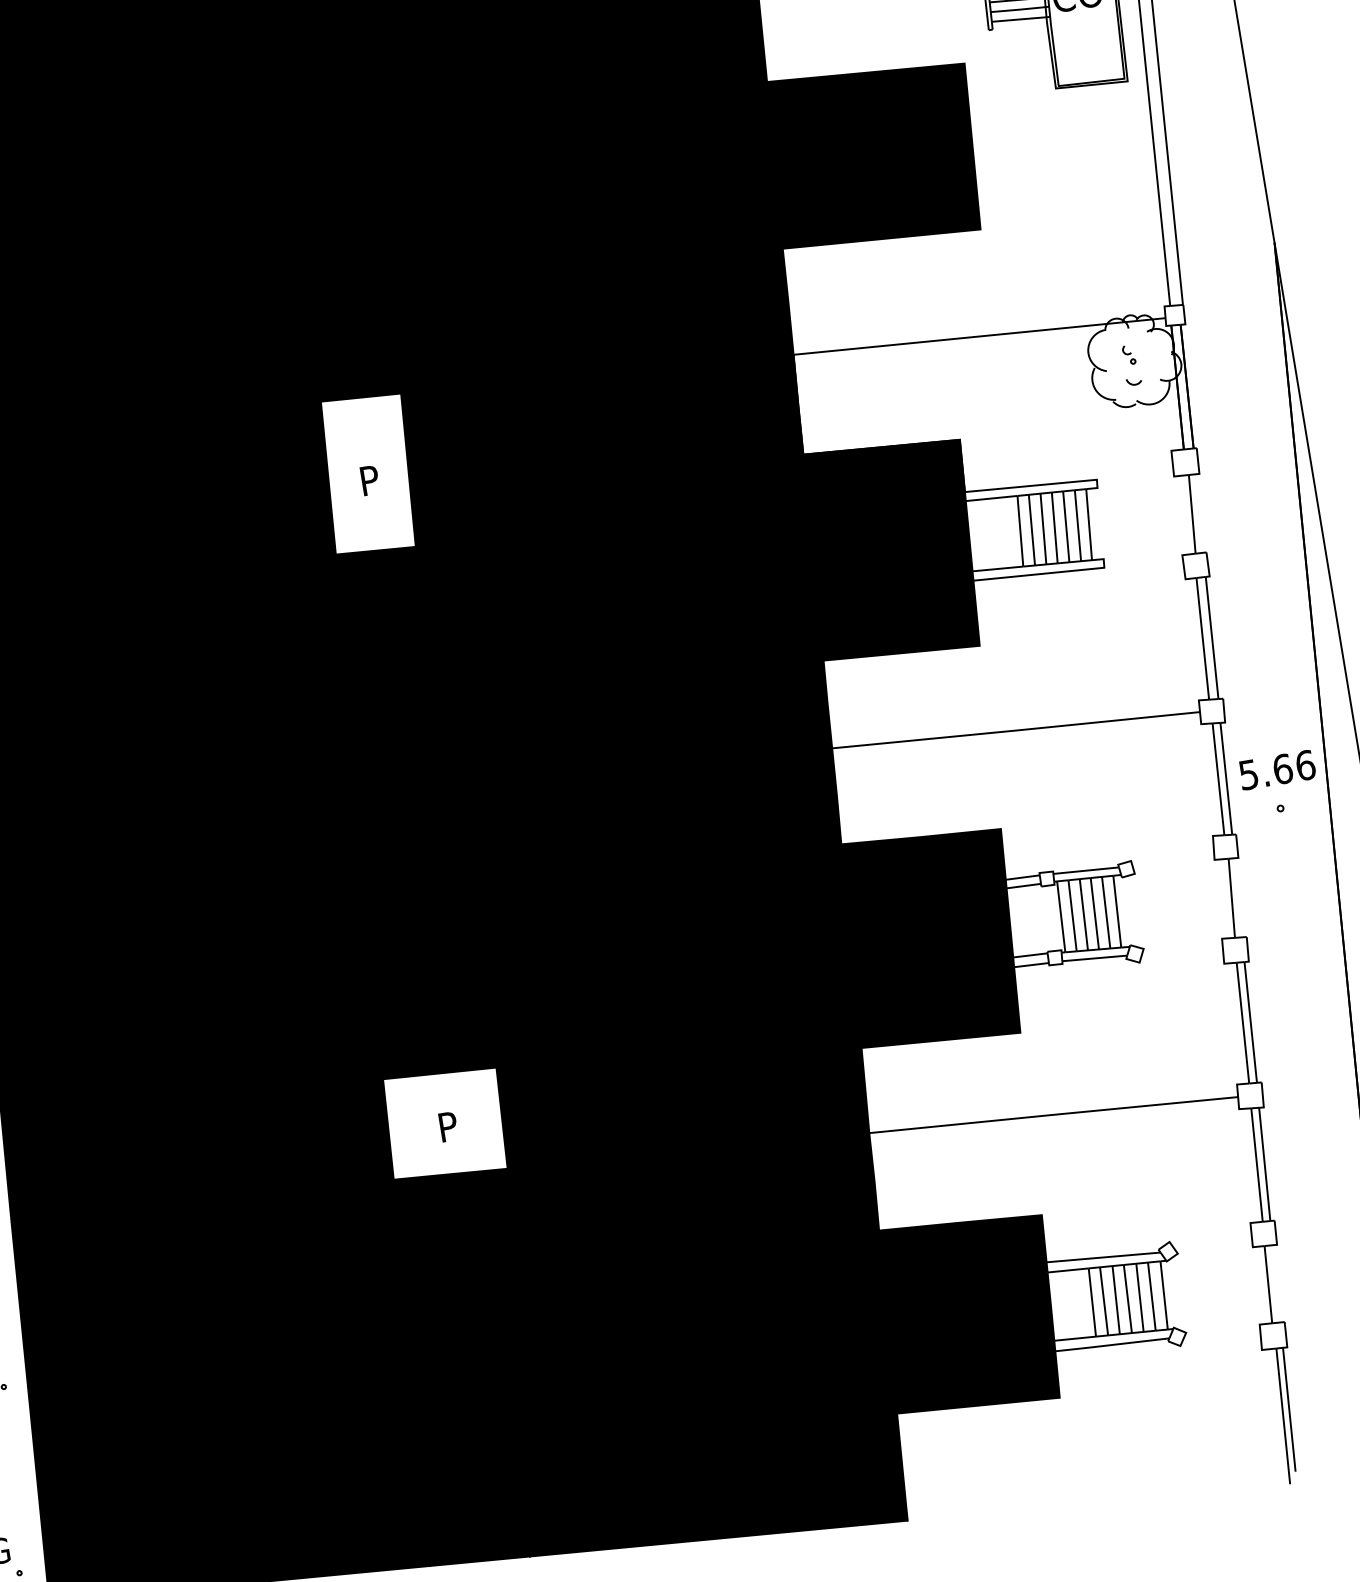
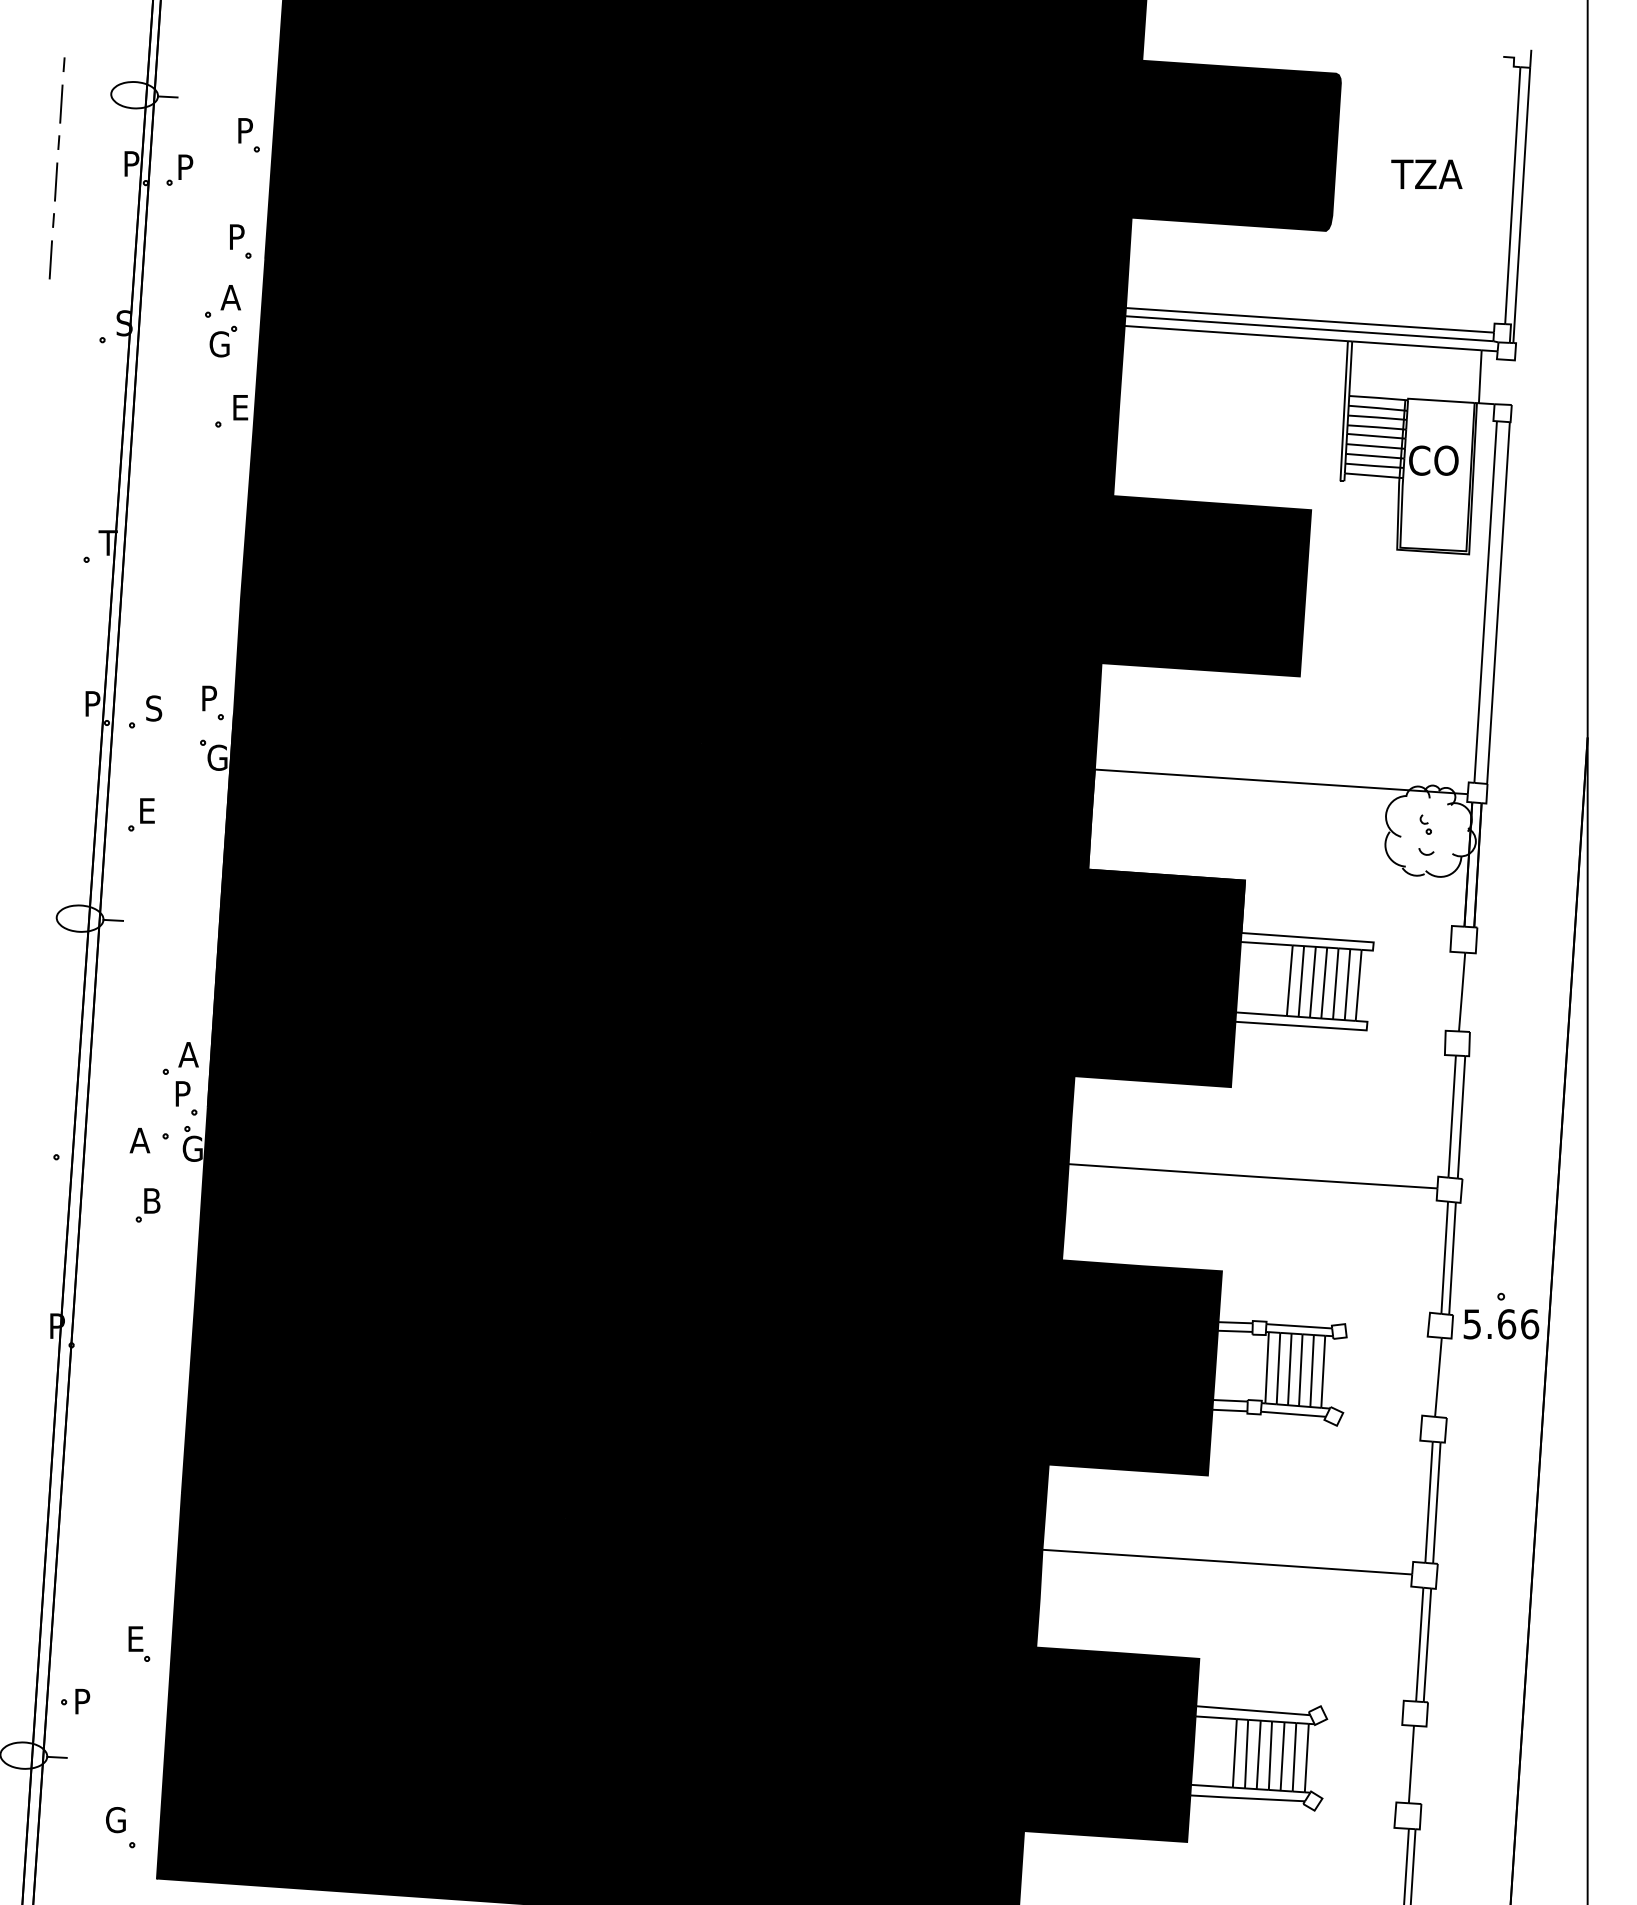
fill: (367, 473) -> (655, 817), added
text: (1277, 770) -> (1501, 1324), moved
fill: (445, 1123) -> (625, 1471), added

